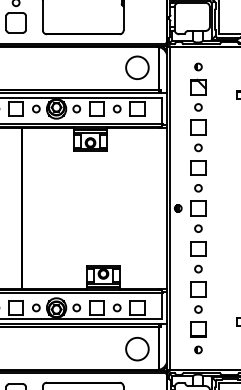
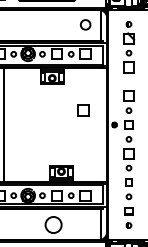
circle: (137, 67) -> (85, 24), size x0.6
circle: (198, 147) -> (129, 81), removed
part: (134, 187) -> (83, 110), added
part: (198, 208) -> (129, 125), size x0.7
part: (198, 289) -> (129, 182), size x0.6
part: (198, 329) -> (129, 211), size x0.7
circle: (137, 349) -> (53, 225), moved

